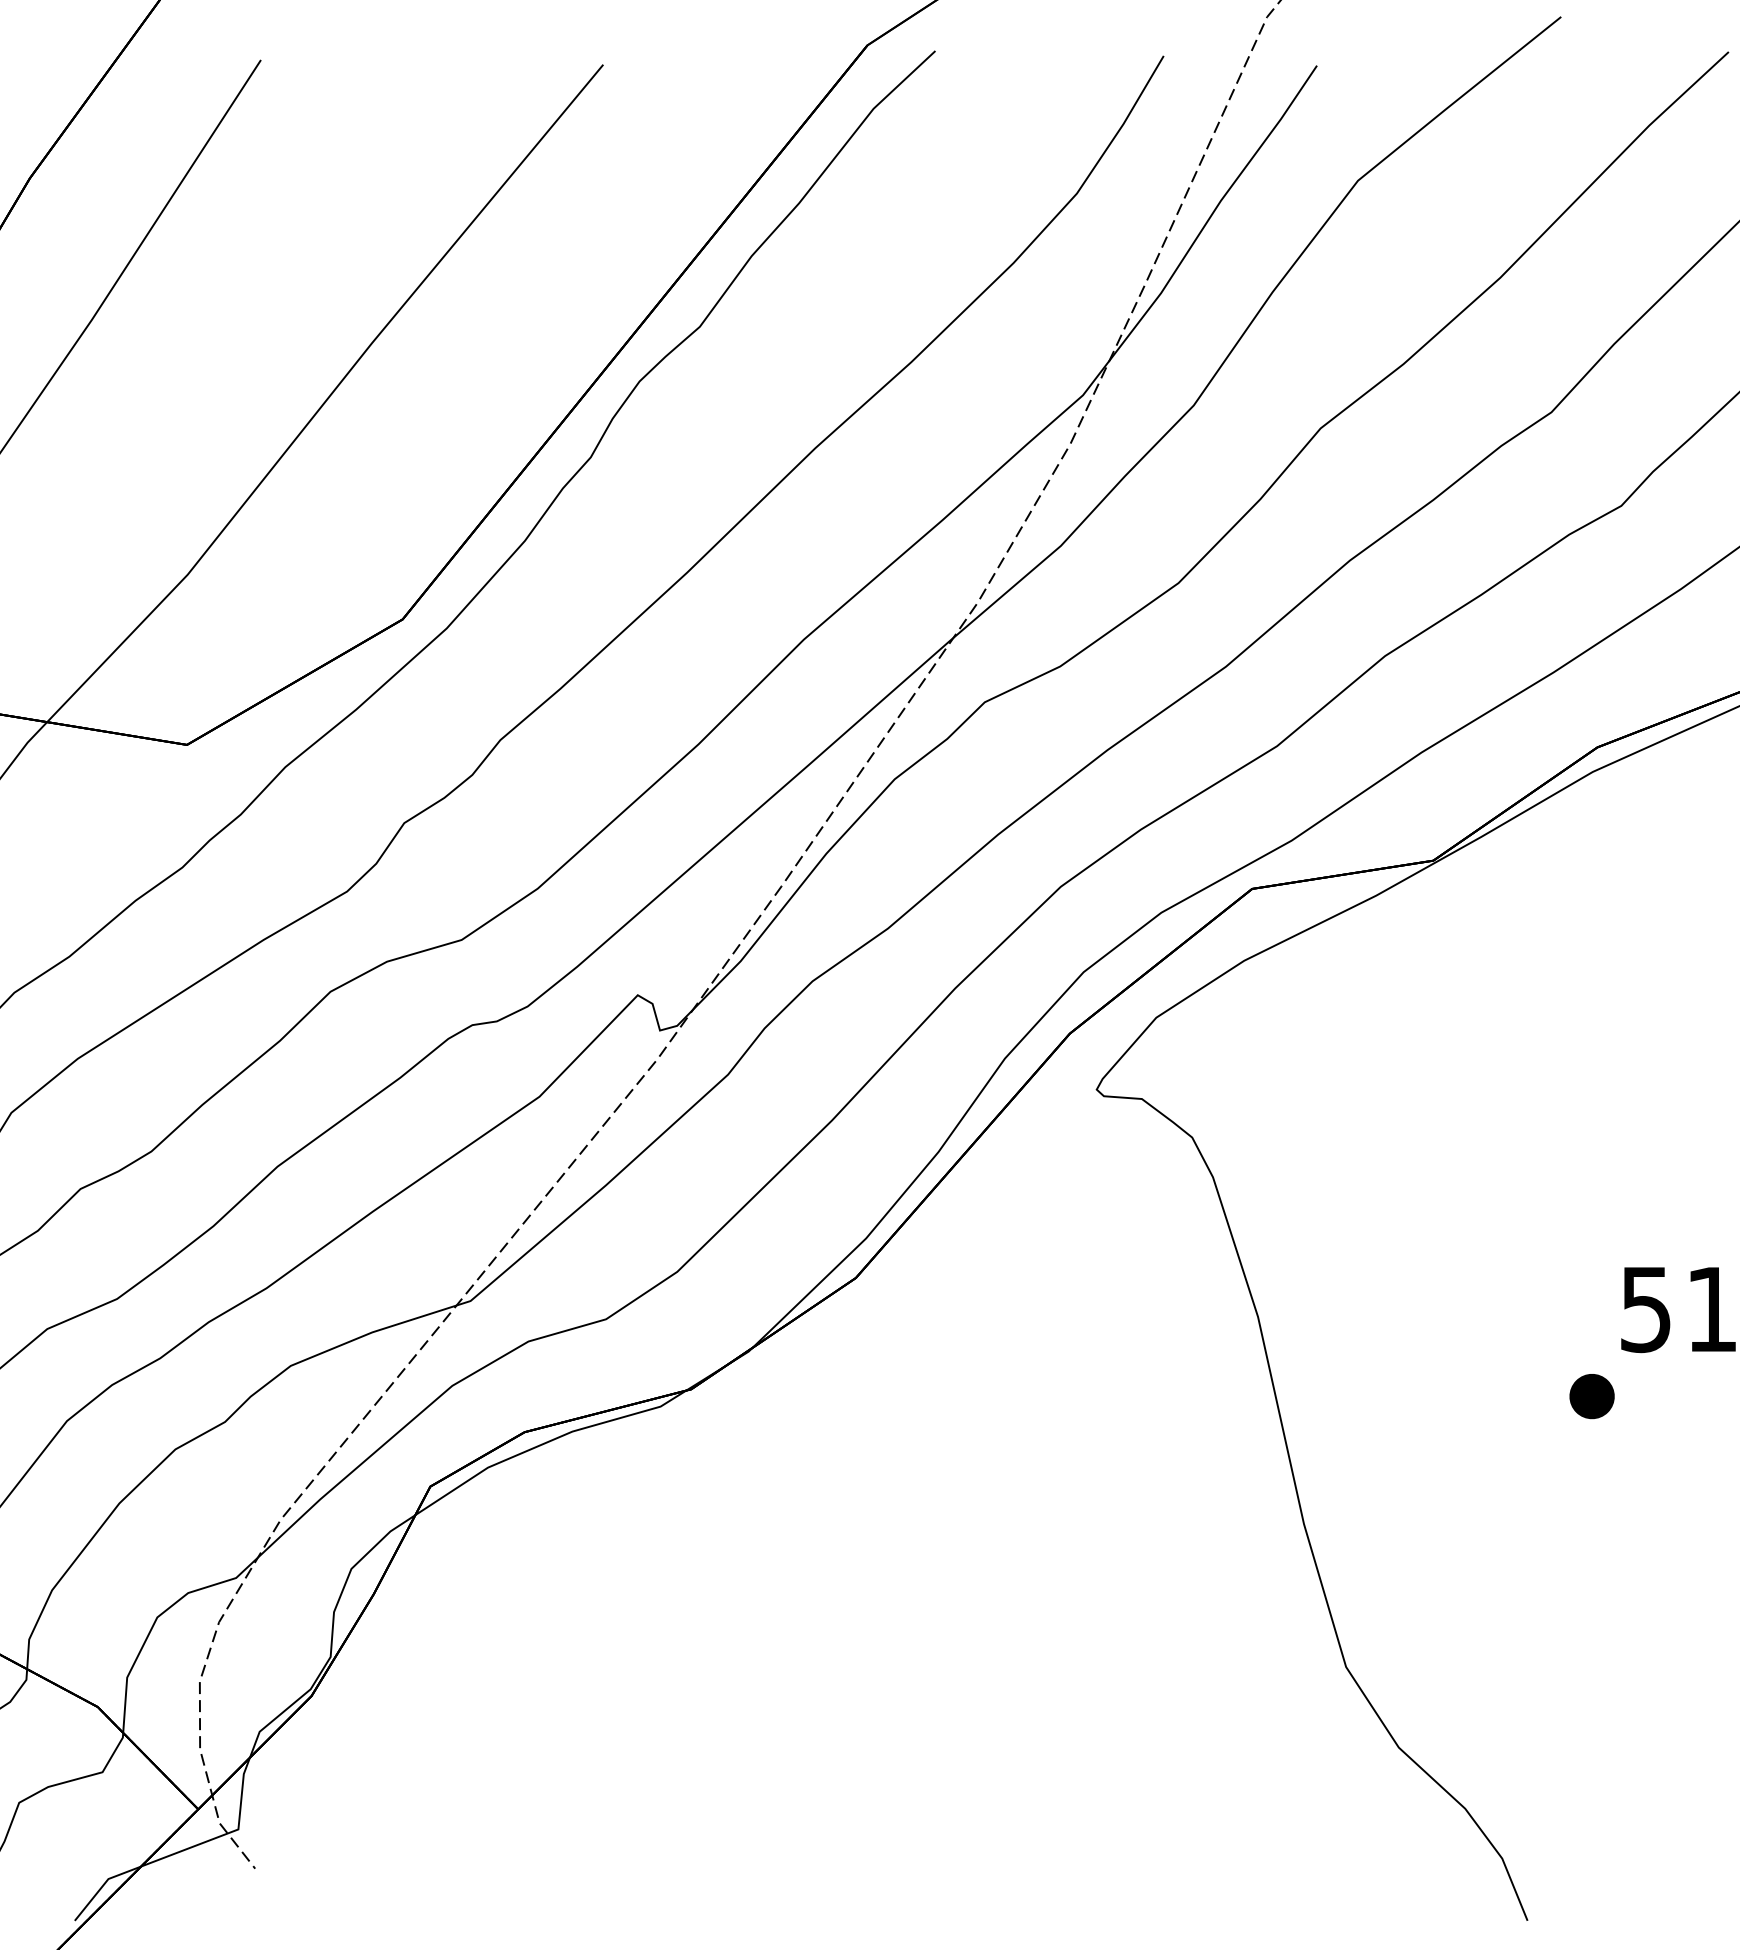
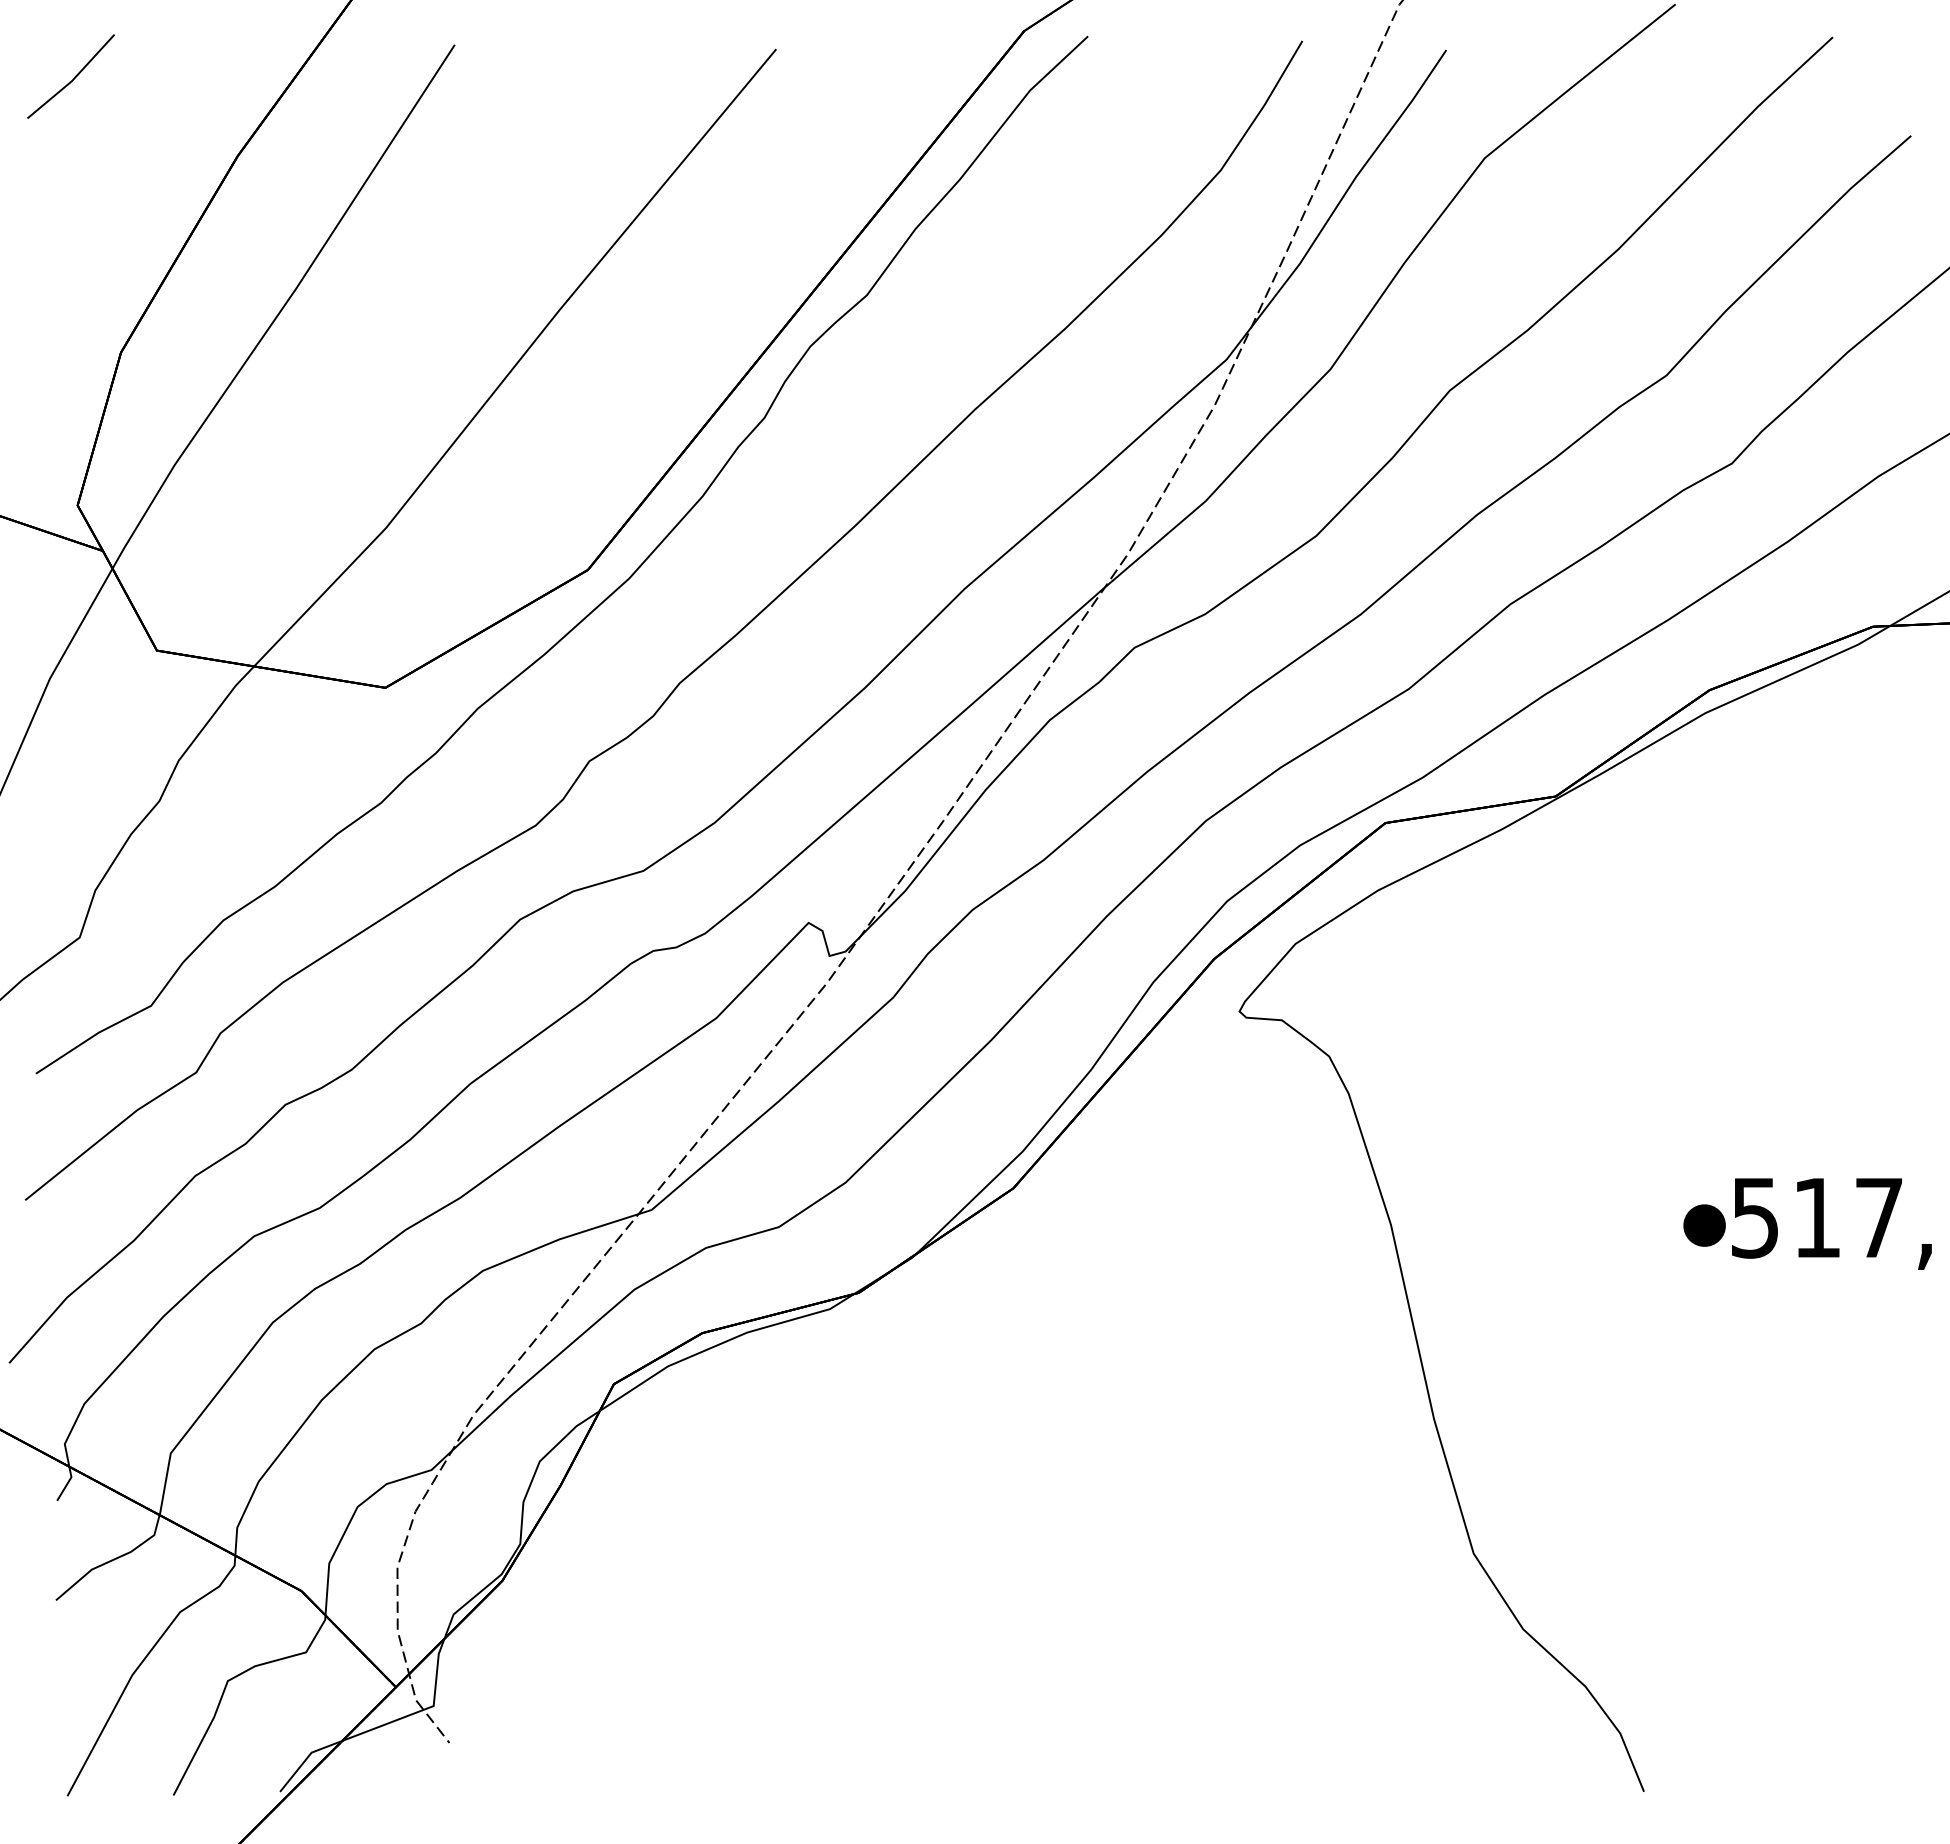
part: (1591, 1396) -> (1704, 1225), moved

